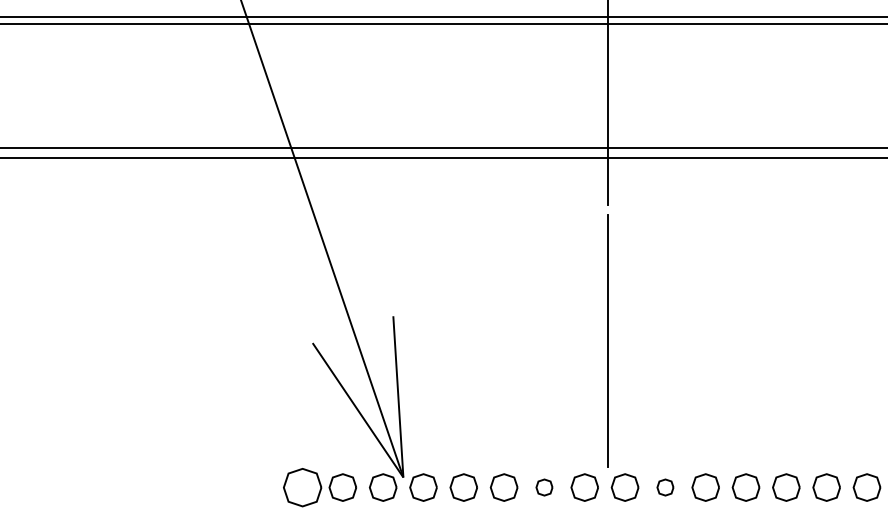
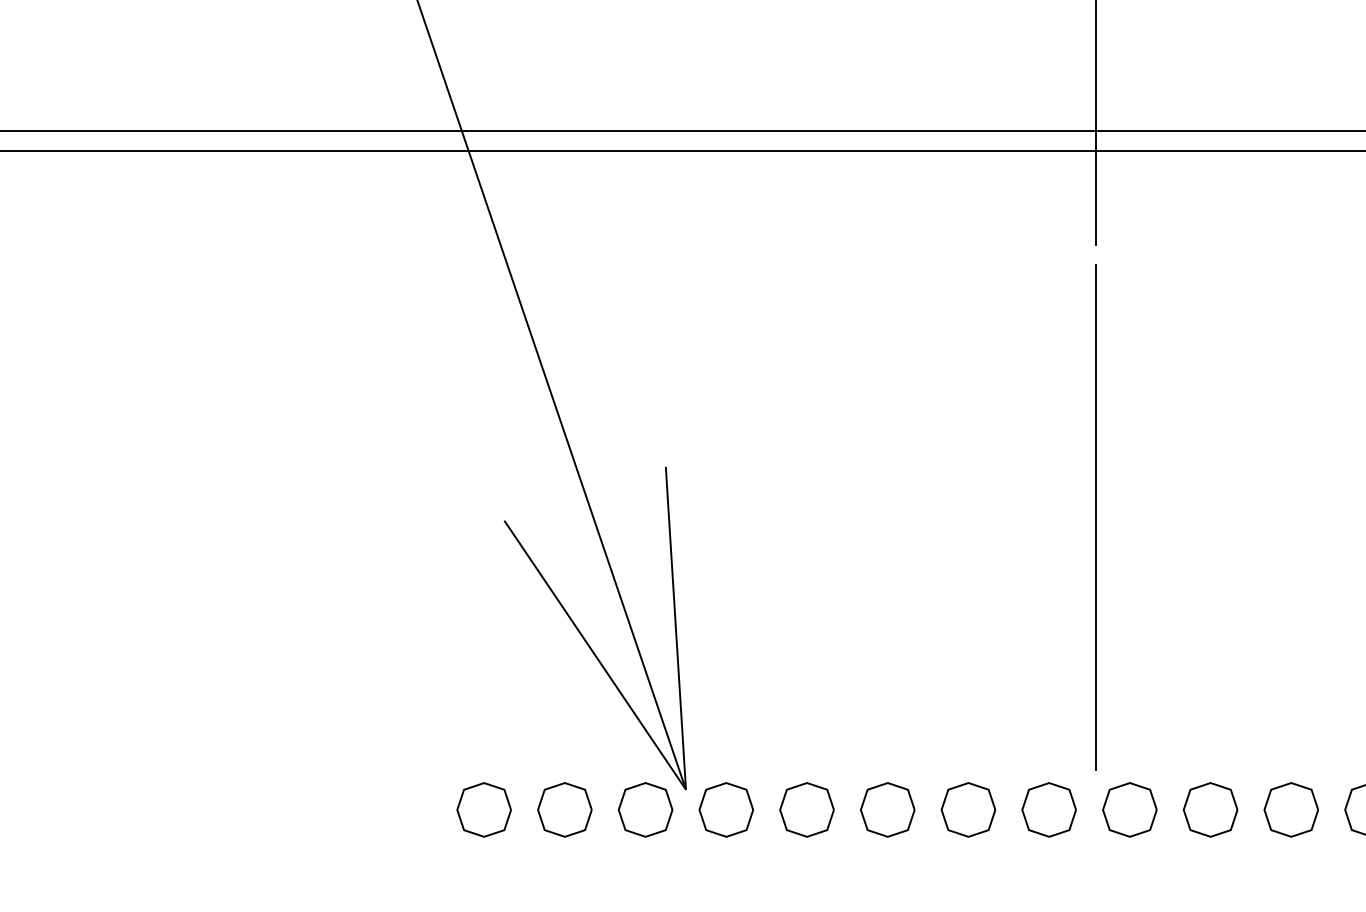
part: (302, 487) -> (483, 809), size x0.71
part: (544, 487) -> (968, 809), size x1.67
part: (665, 487) -> (1210, 809), size x1.67

